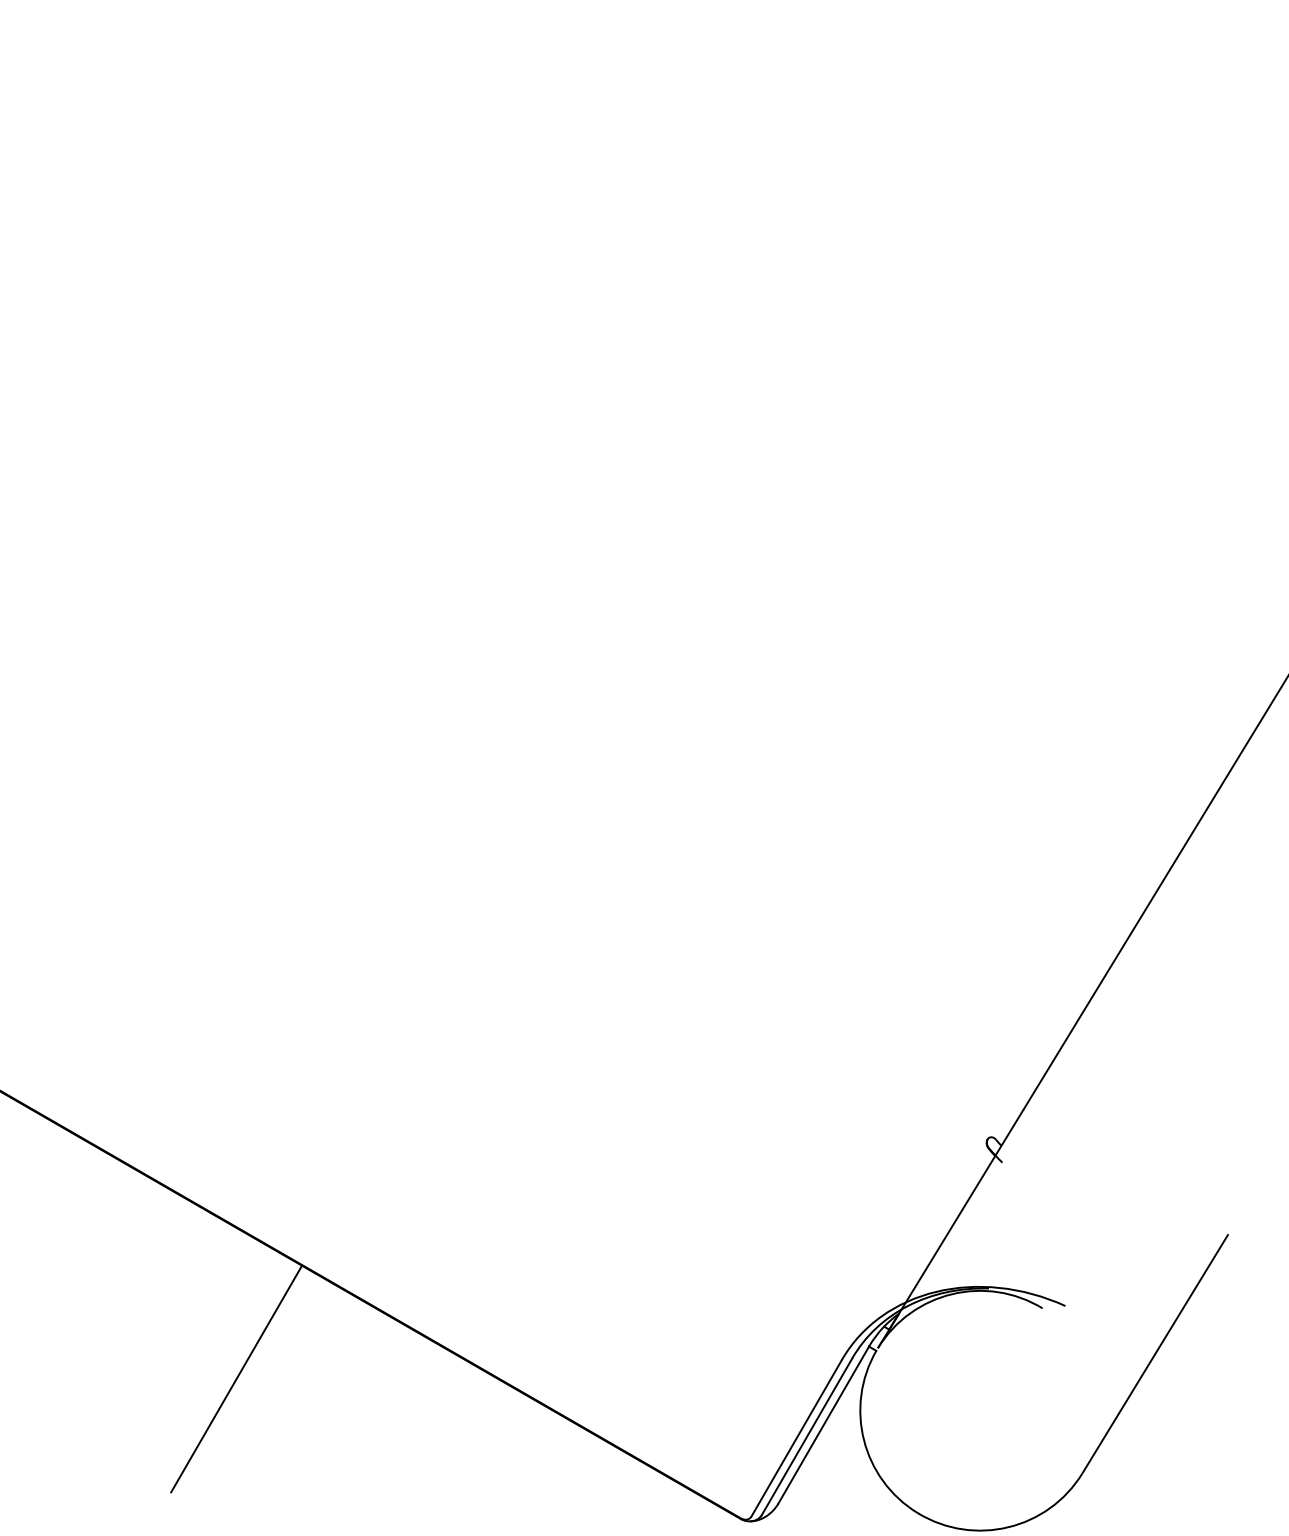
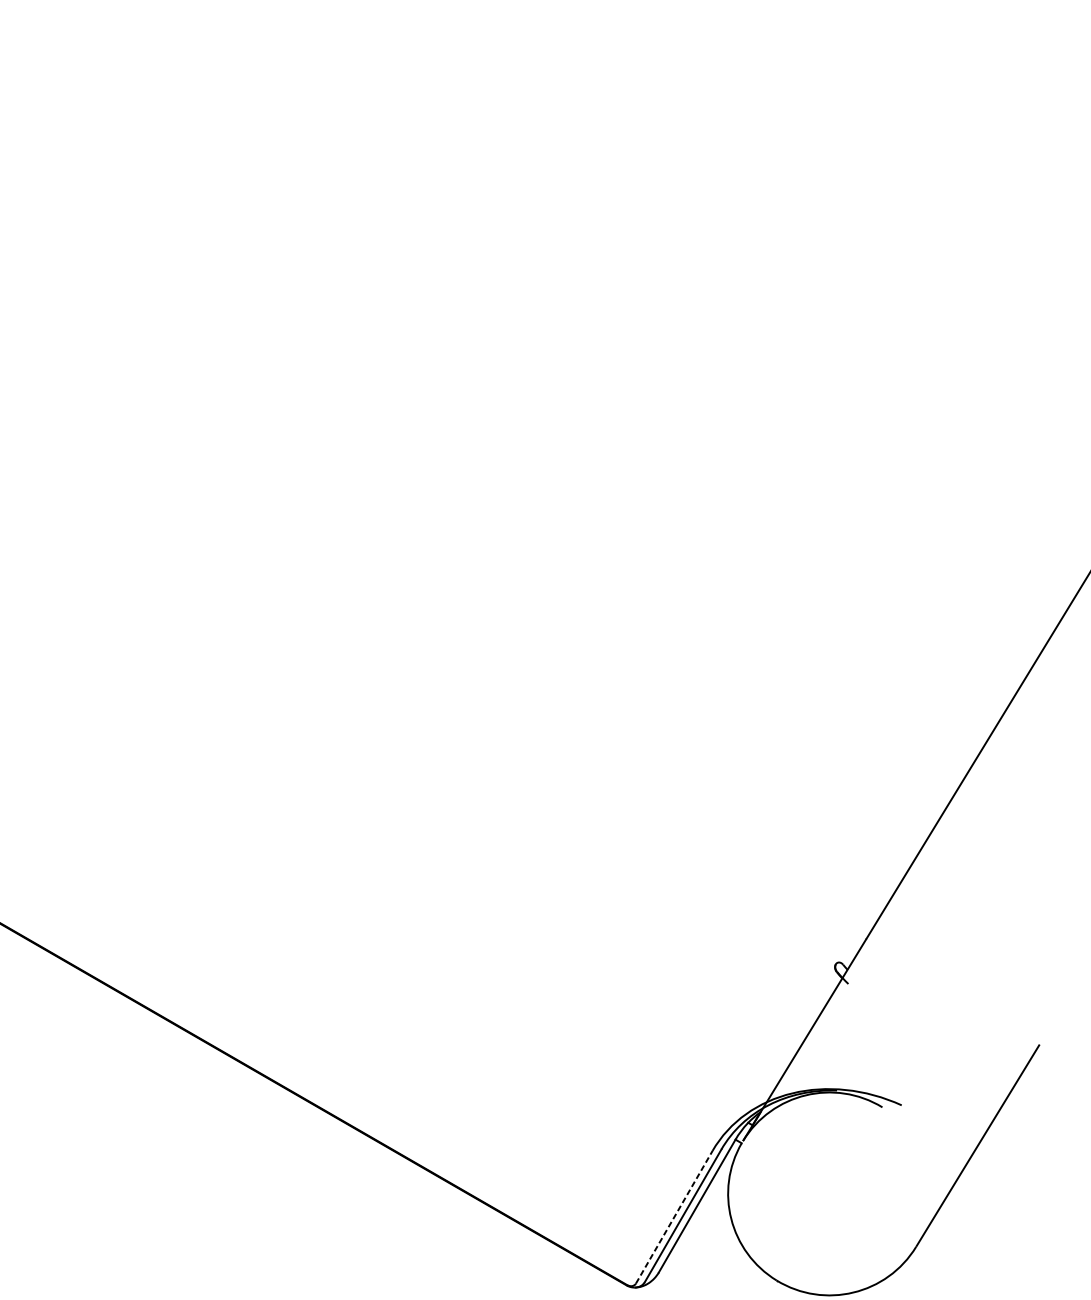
line: (236, 1378) -> (200, 1166), removed
line: (796, 1438) -> (674, 1217), solid -> dashed

